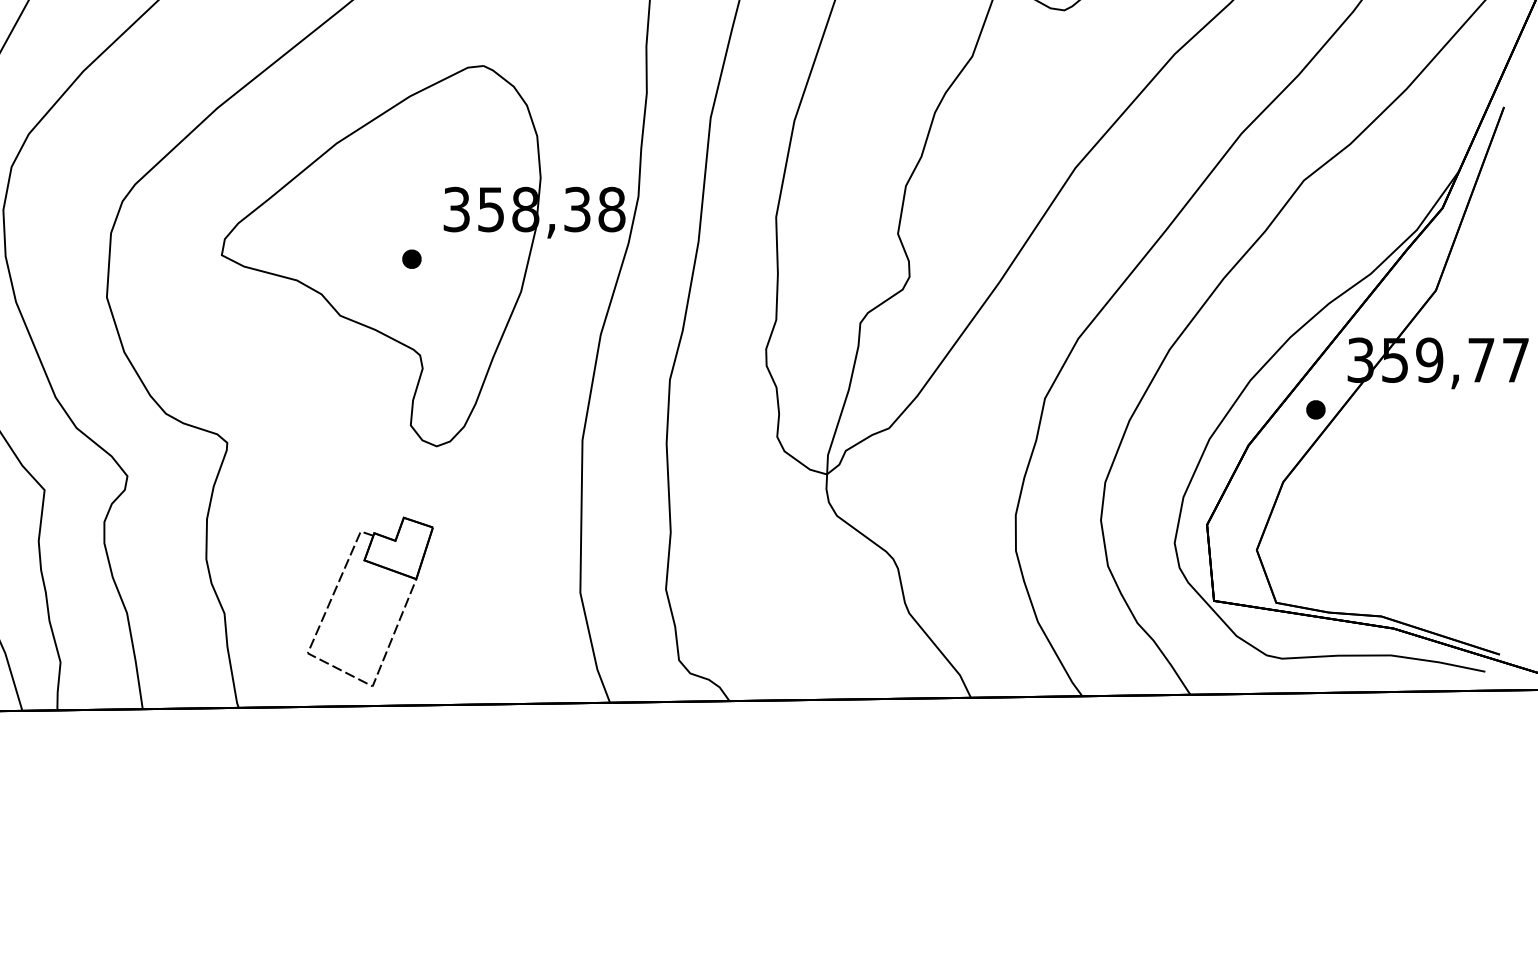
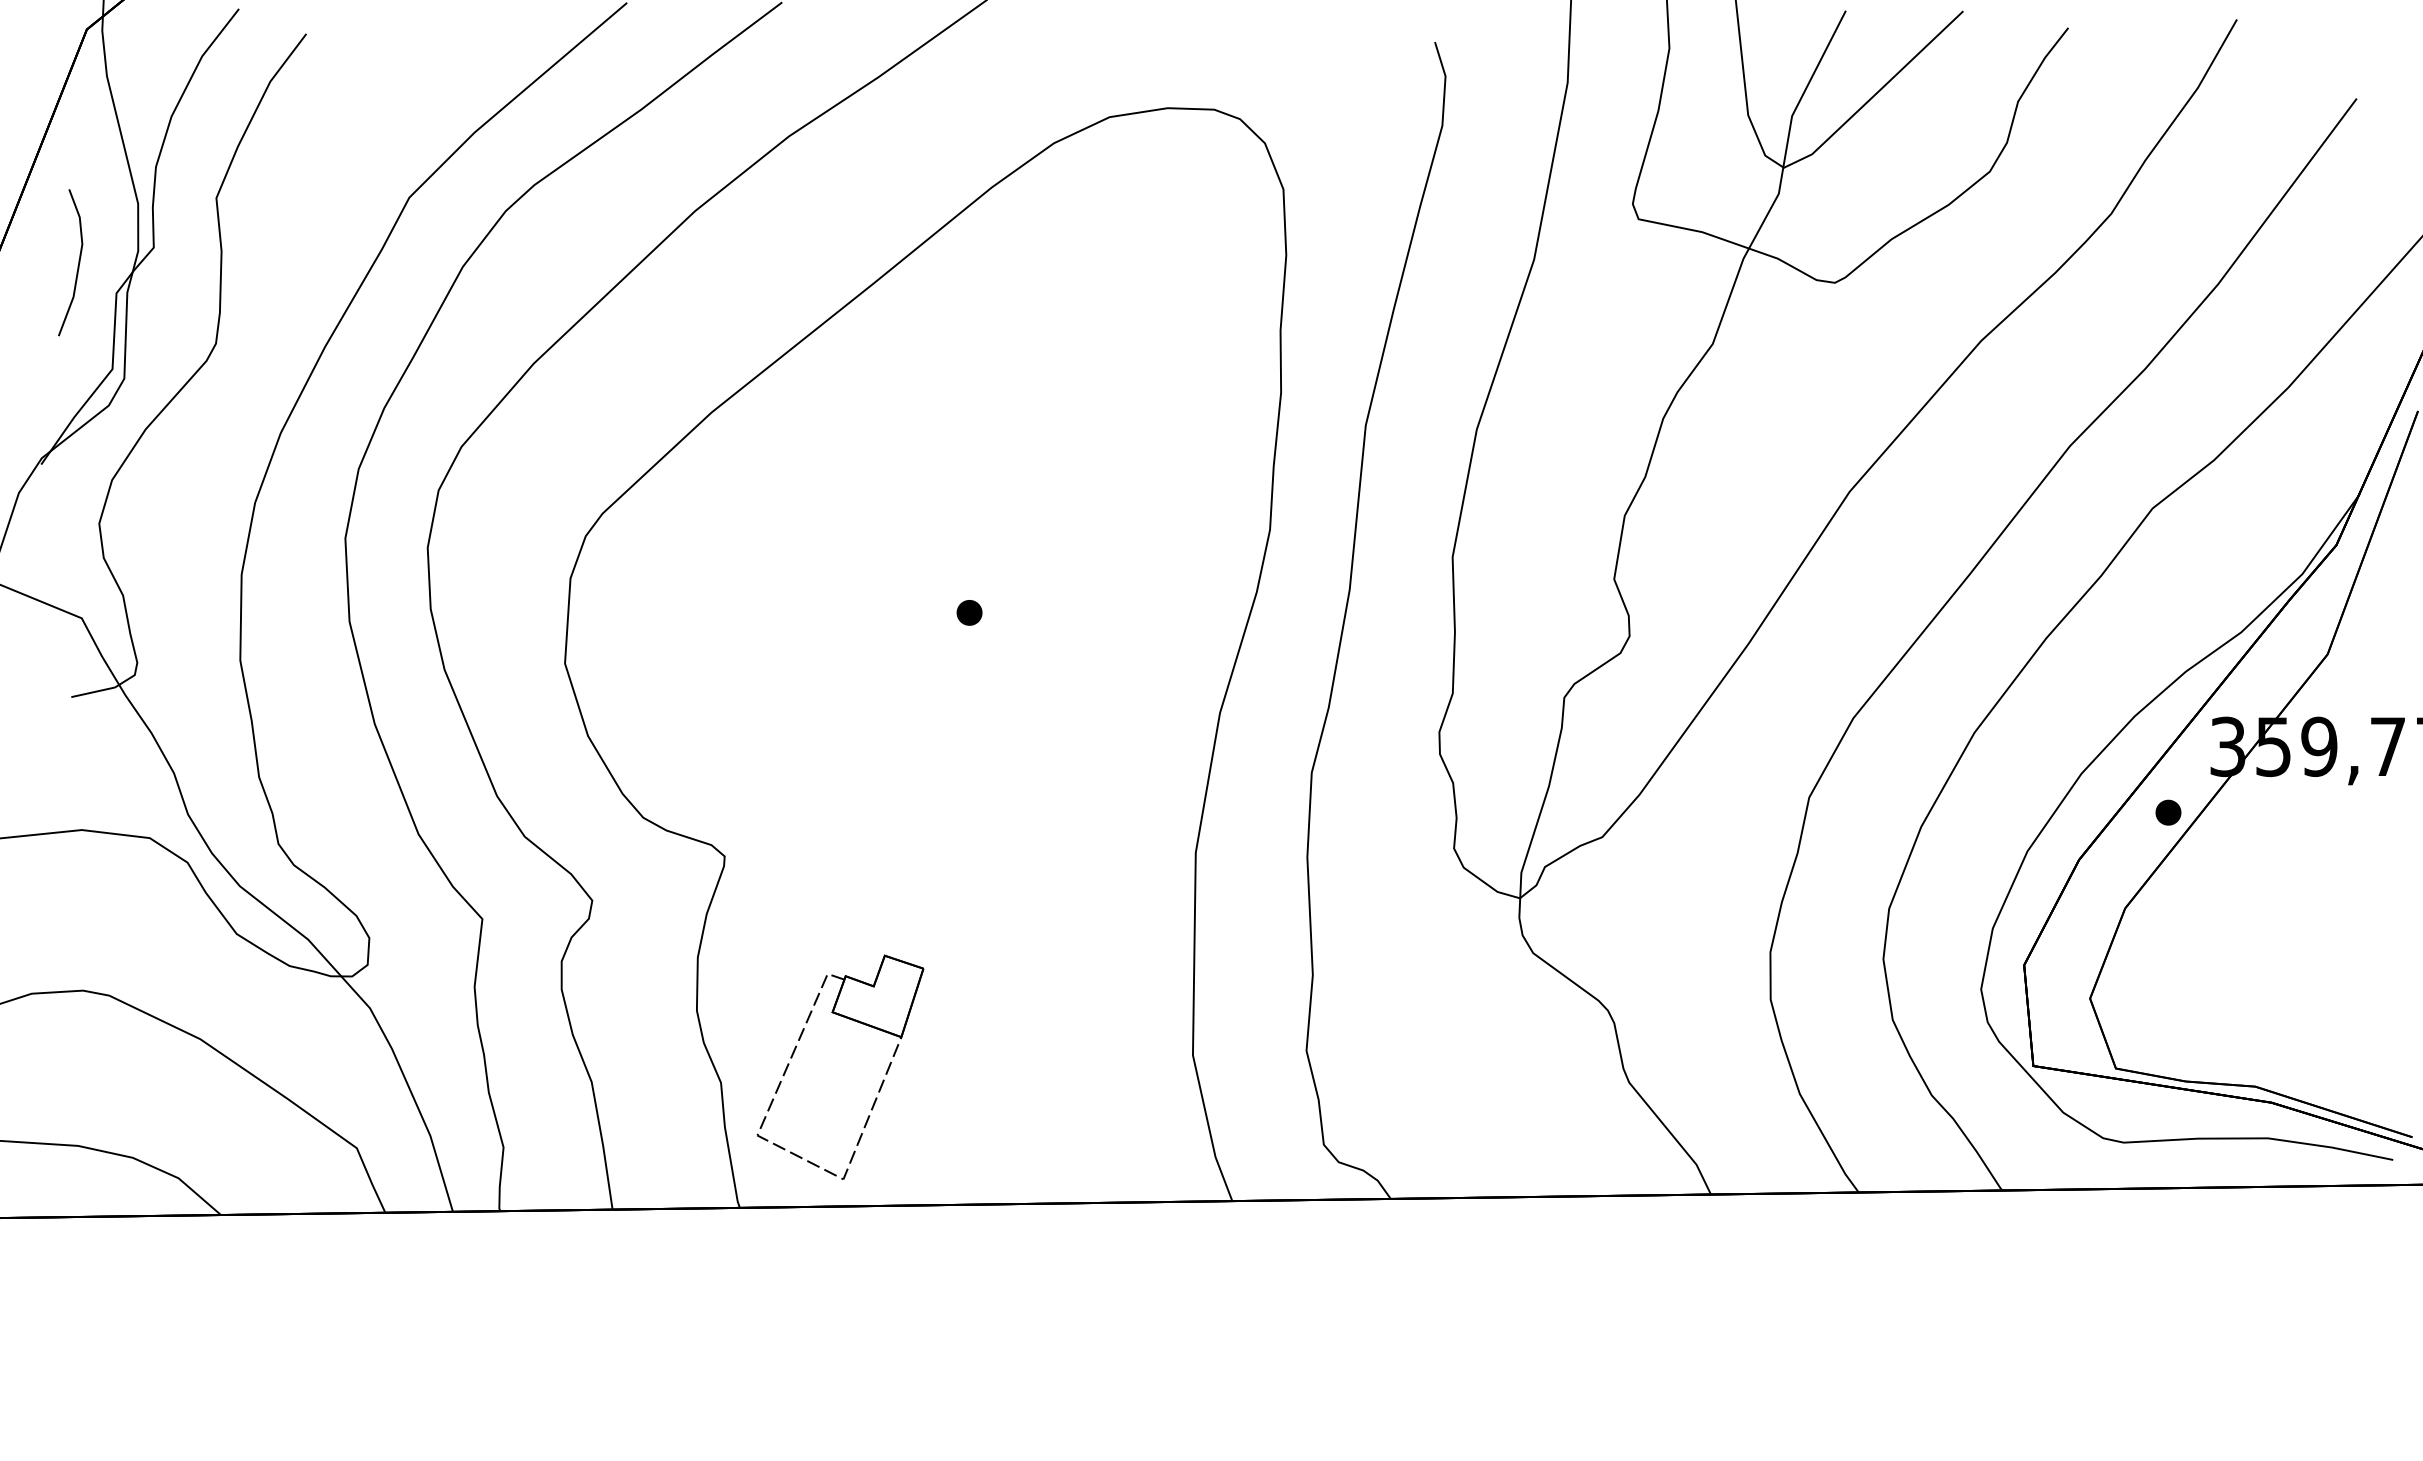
part: (423, 255) -> (984, 608), removed
part: (402, 611) -> (882, 1080), moved

